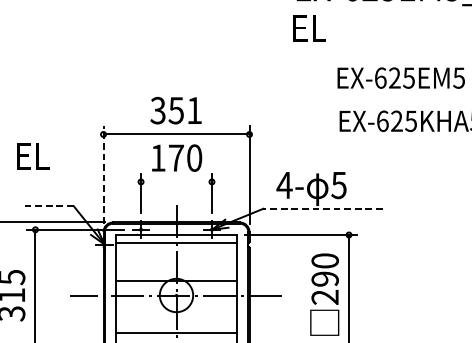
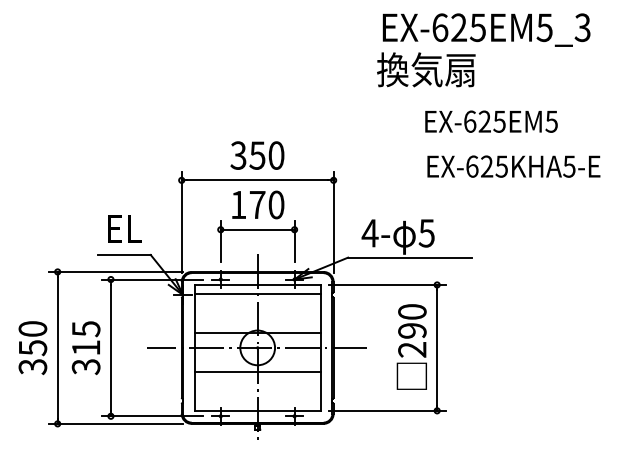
text: (338, 27) -> (426, 69), EL -> 換気扇
text: (194, 110) -> (276, 155), 351 -> 350
text: (33, 155) -> (124, 228), moved
line: (103, 174) -> (181, 222), dashed -> solid
line: (176, 181) -> (257, 229), added
line: (47, 205) -> (123, 254), dashed -> solid
line: (322, 208) -> (409, 257), dashed -> solid
line: (176, 332) -> (257, 371), moved

